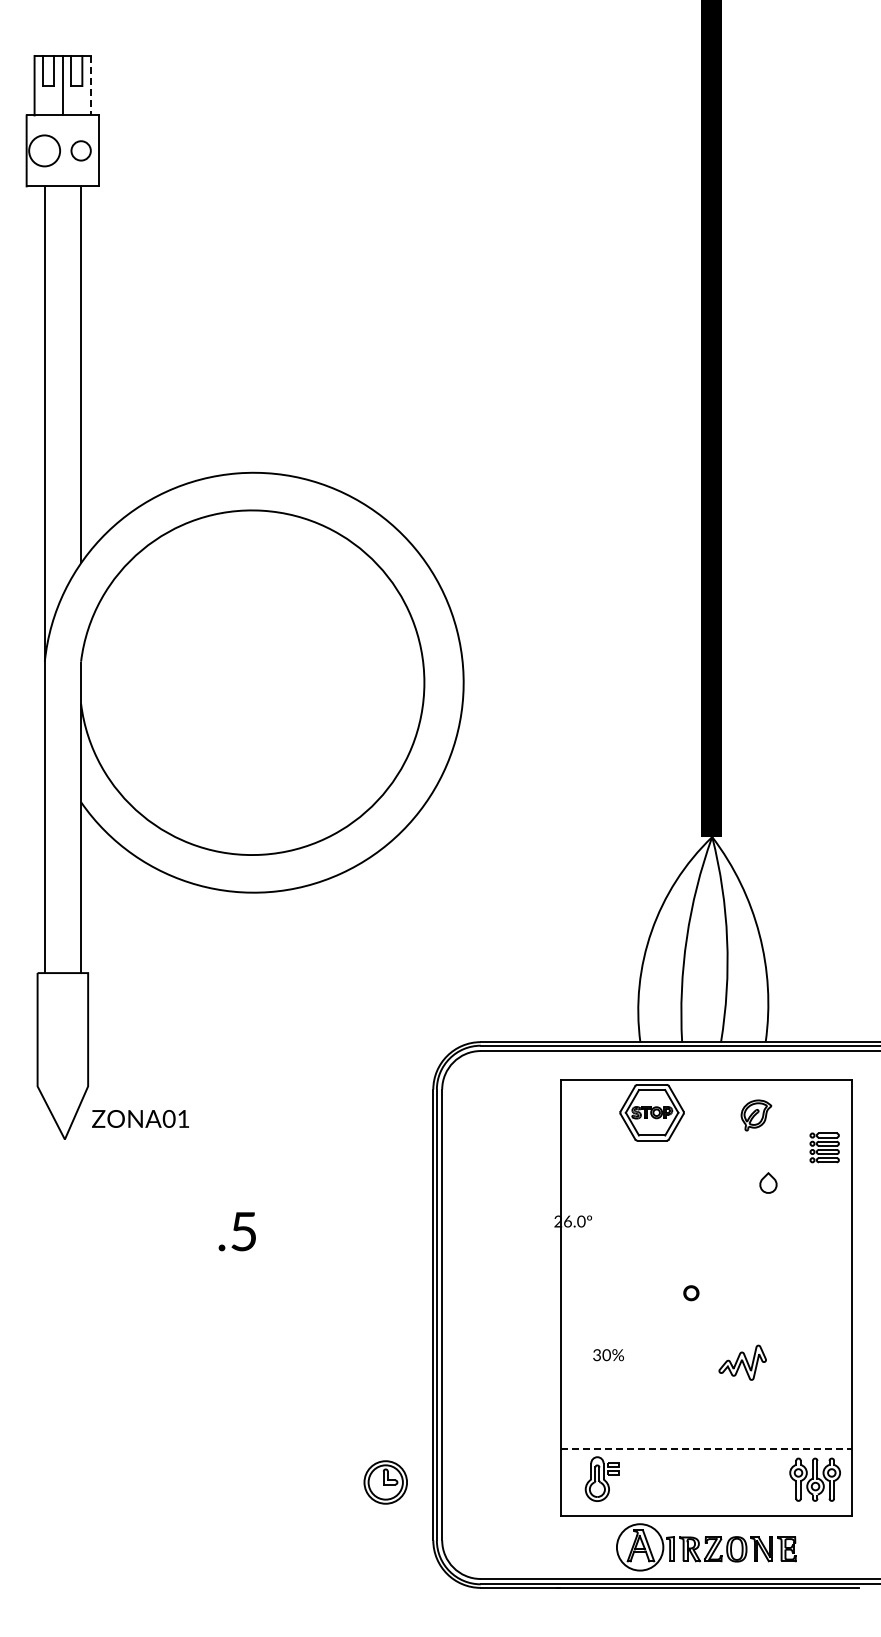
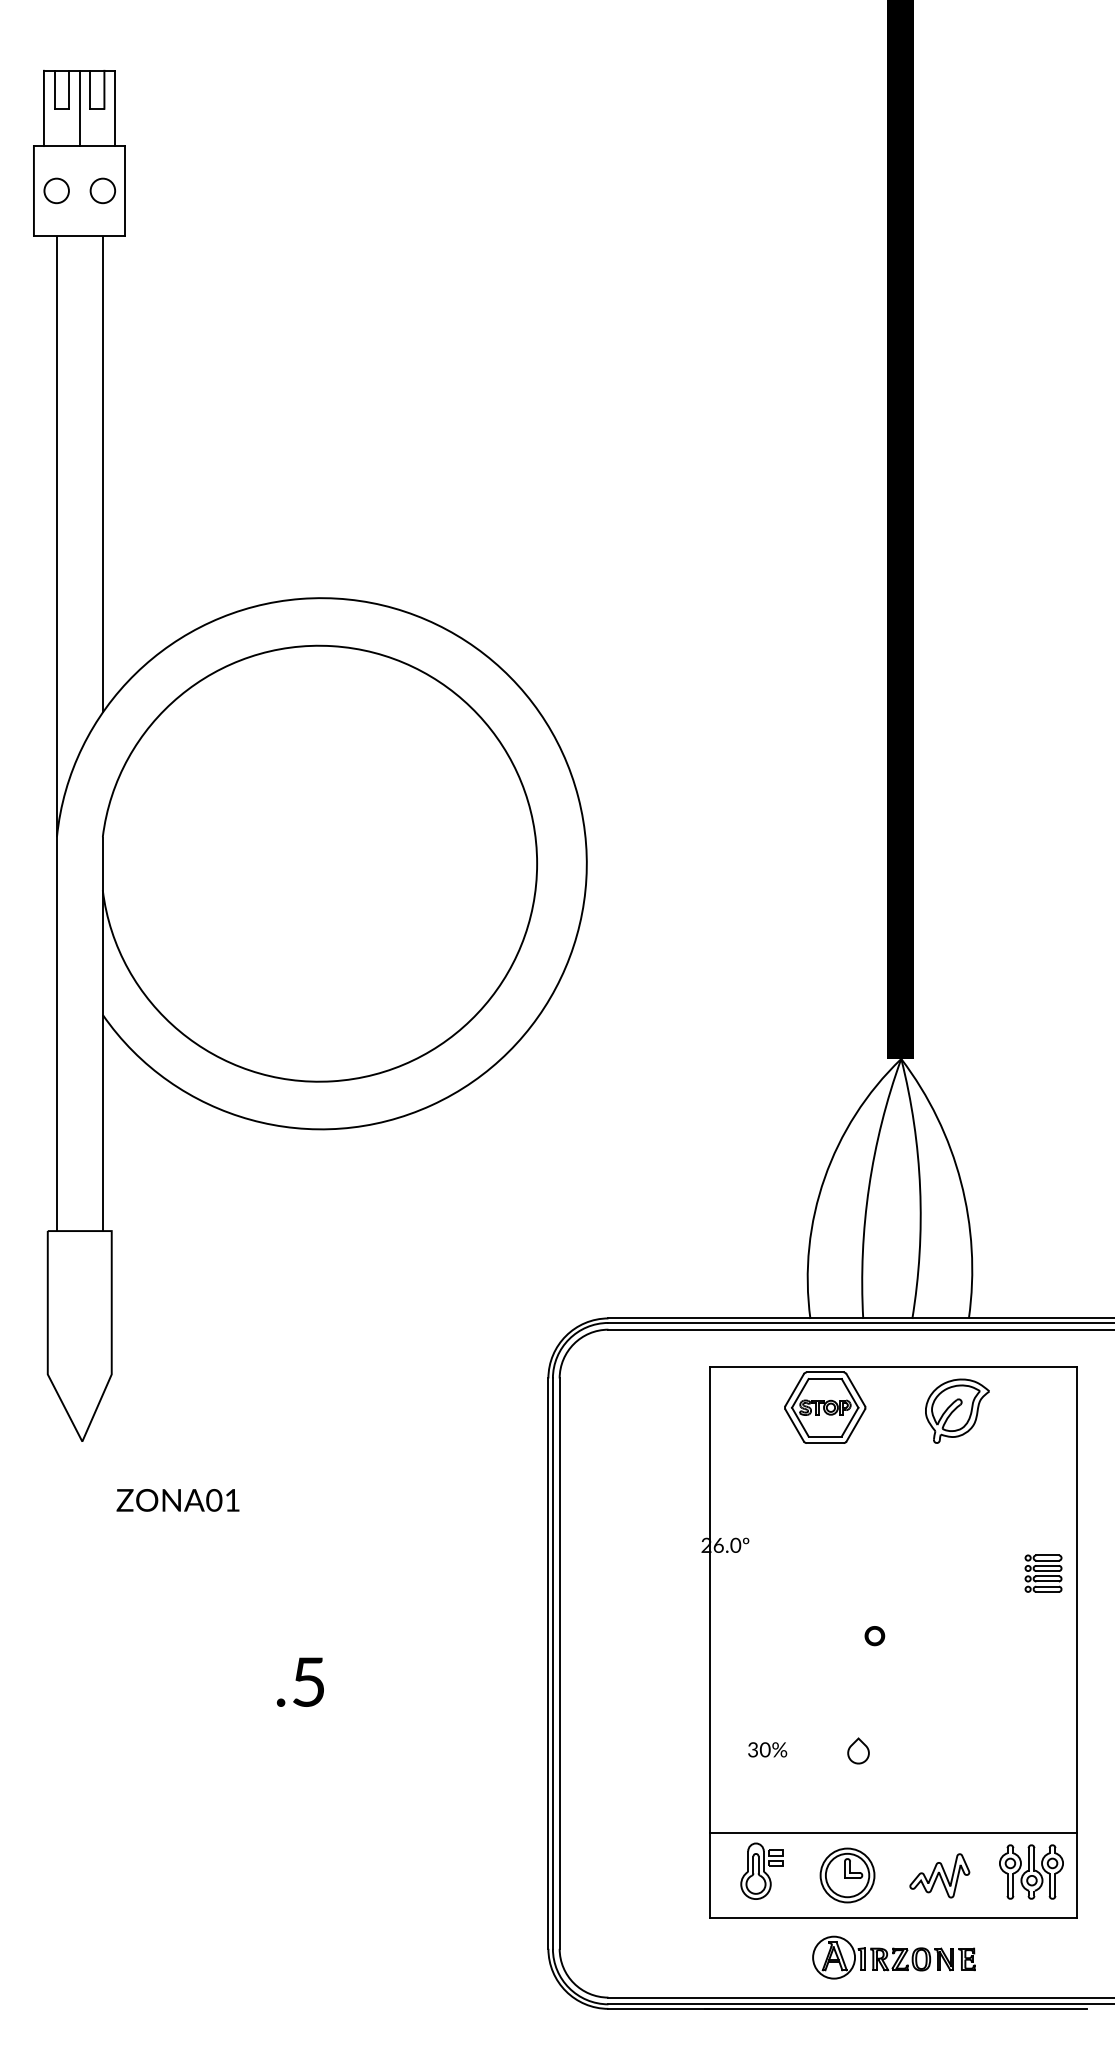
line: (90, 85) -> (114, 108), dashed -> solid
circle: (44, 150) -> (56, 190), size x0.62
part: (756, 1115) -> (957, 1411), size x1.67
text: (140, 1118) -> (177, 1499), moved
part: (824, 1147) -> (1043, 1573), moved
part: (768, 1182) -> (858, 1750), moved
text: (236, 1231) -> (299, 1681), moved
text: (608, 1355) -> (767, 1750), moved
part: (742, 1362) -> (939, 1875), moved
line: (706, 1449) -> (894, 1833), dashed -> solid
part: (385, 1482) -> (847, 1875), moved
part: (706, 1547) -> (894, 1957), size x0.71

